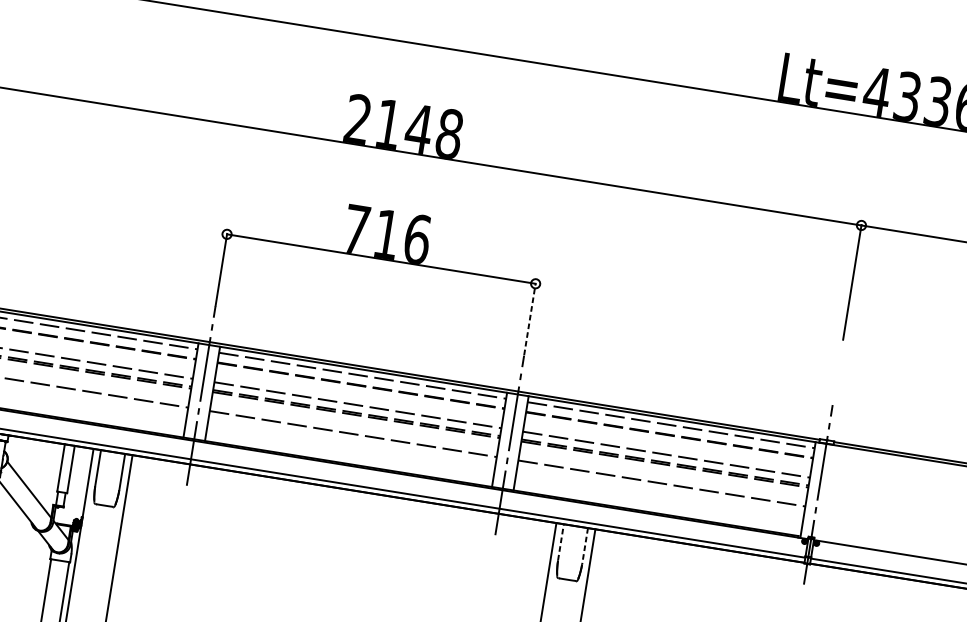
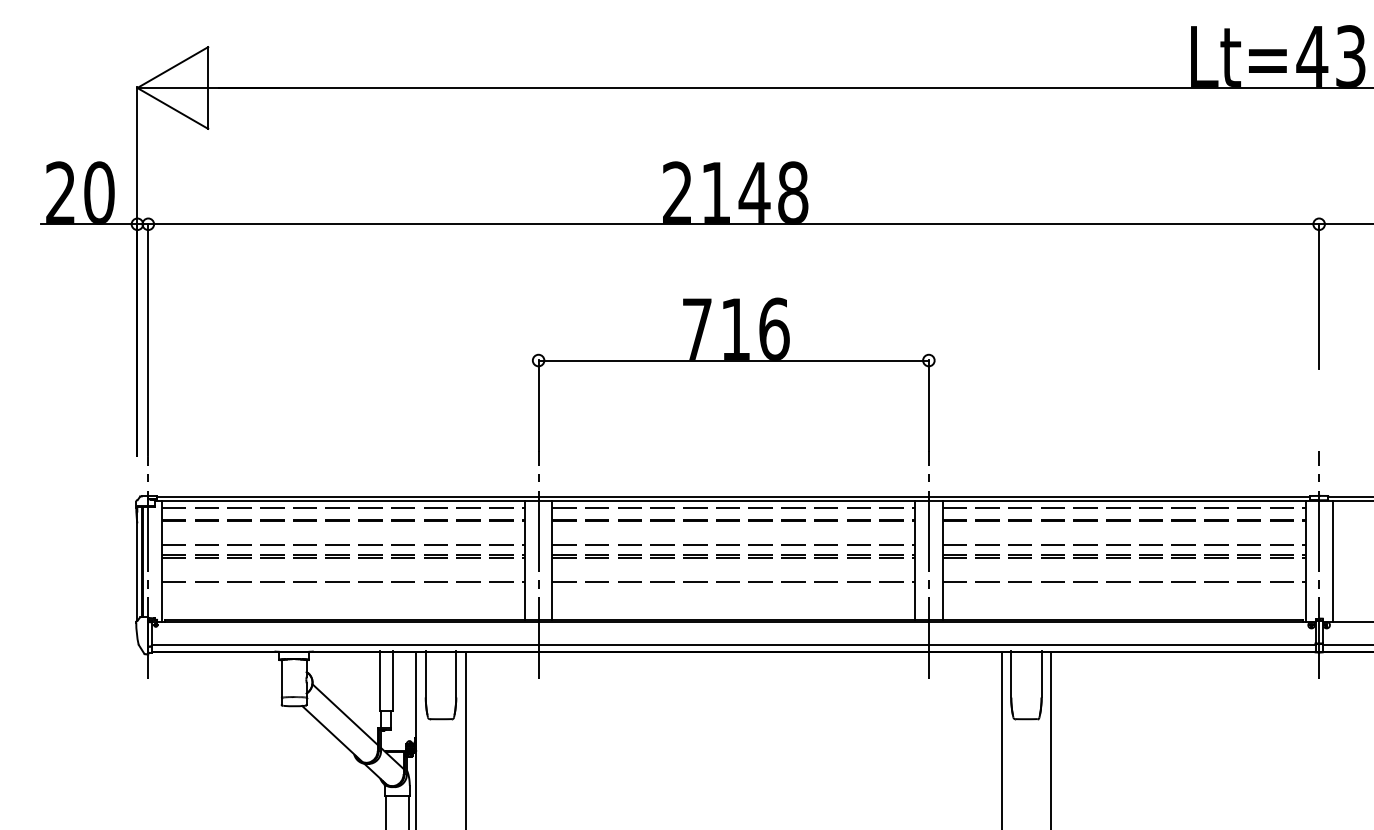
line: (529, 318) -> (928, 404), dashed -> solid
line: (829, 492) -> (1332, 560), added
line: (561, 542) -> (1011, 674), dashed -> solid
line: (584, 546) -> (1041, 674), dashed -> solid

